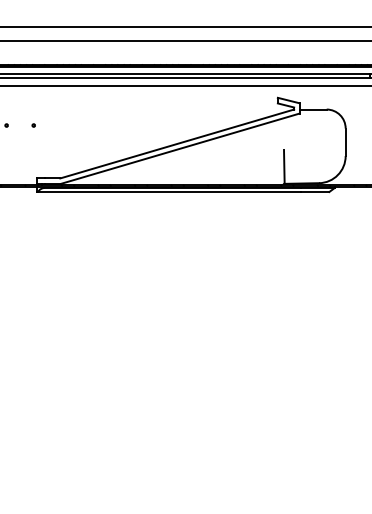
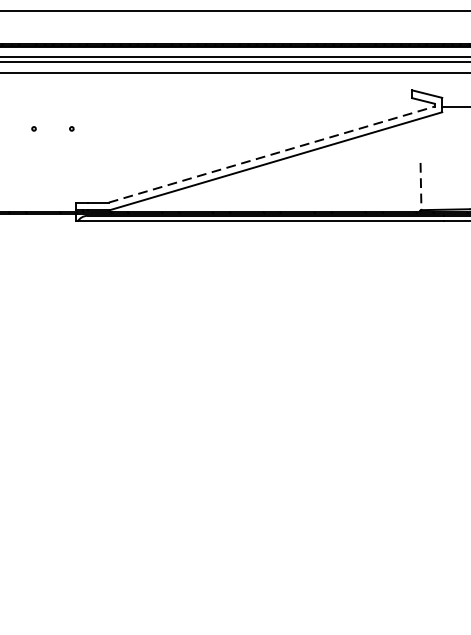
line: (177, 143) -> (272, 153), solid -> dashed
line: (284, 166) -> (421, 185), solid -> dashed

